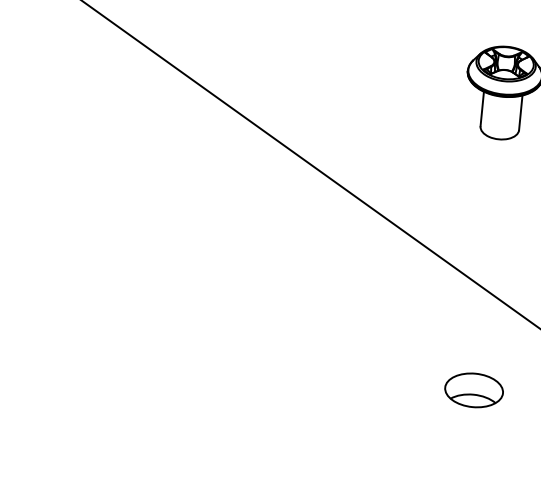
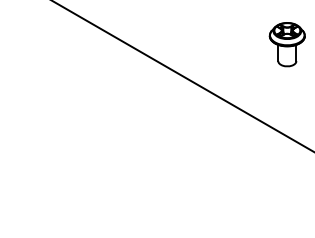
part: (472, 390) -> (286, 184), removed

